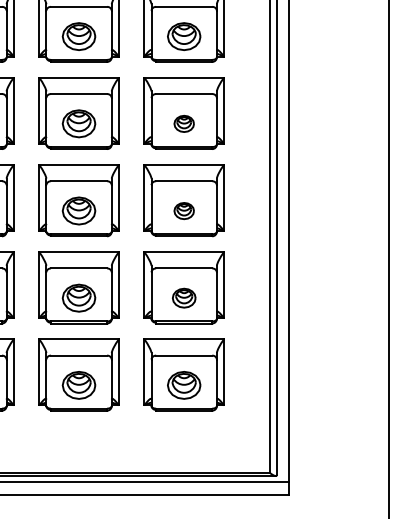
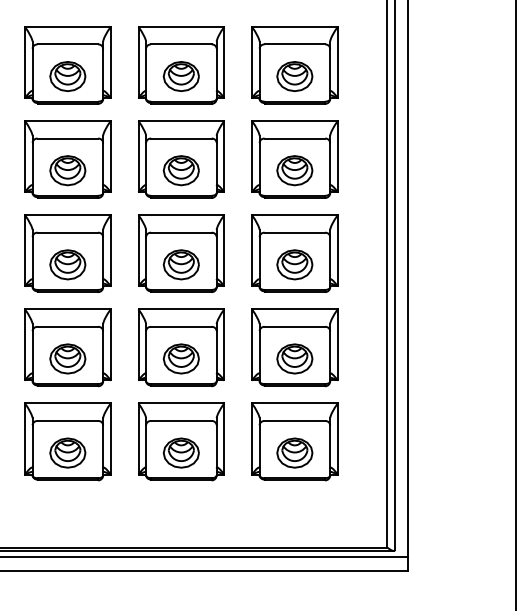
part: (183, 123) -> (294, 170), size x1.67
part: (183, 210) -> (294, 264), size x1.67
part: (183, 297) -> (294, 358), size x1.43

